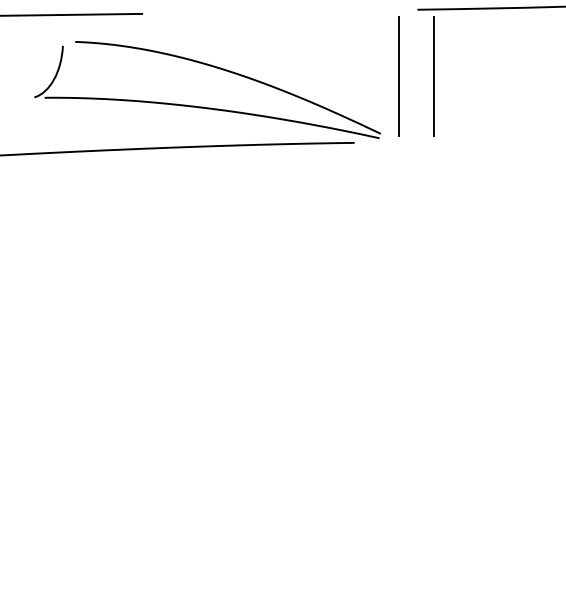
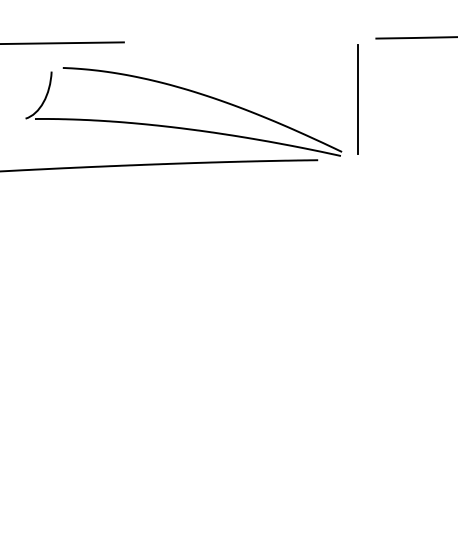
line: (433, 76) -> (390, 99), removed

